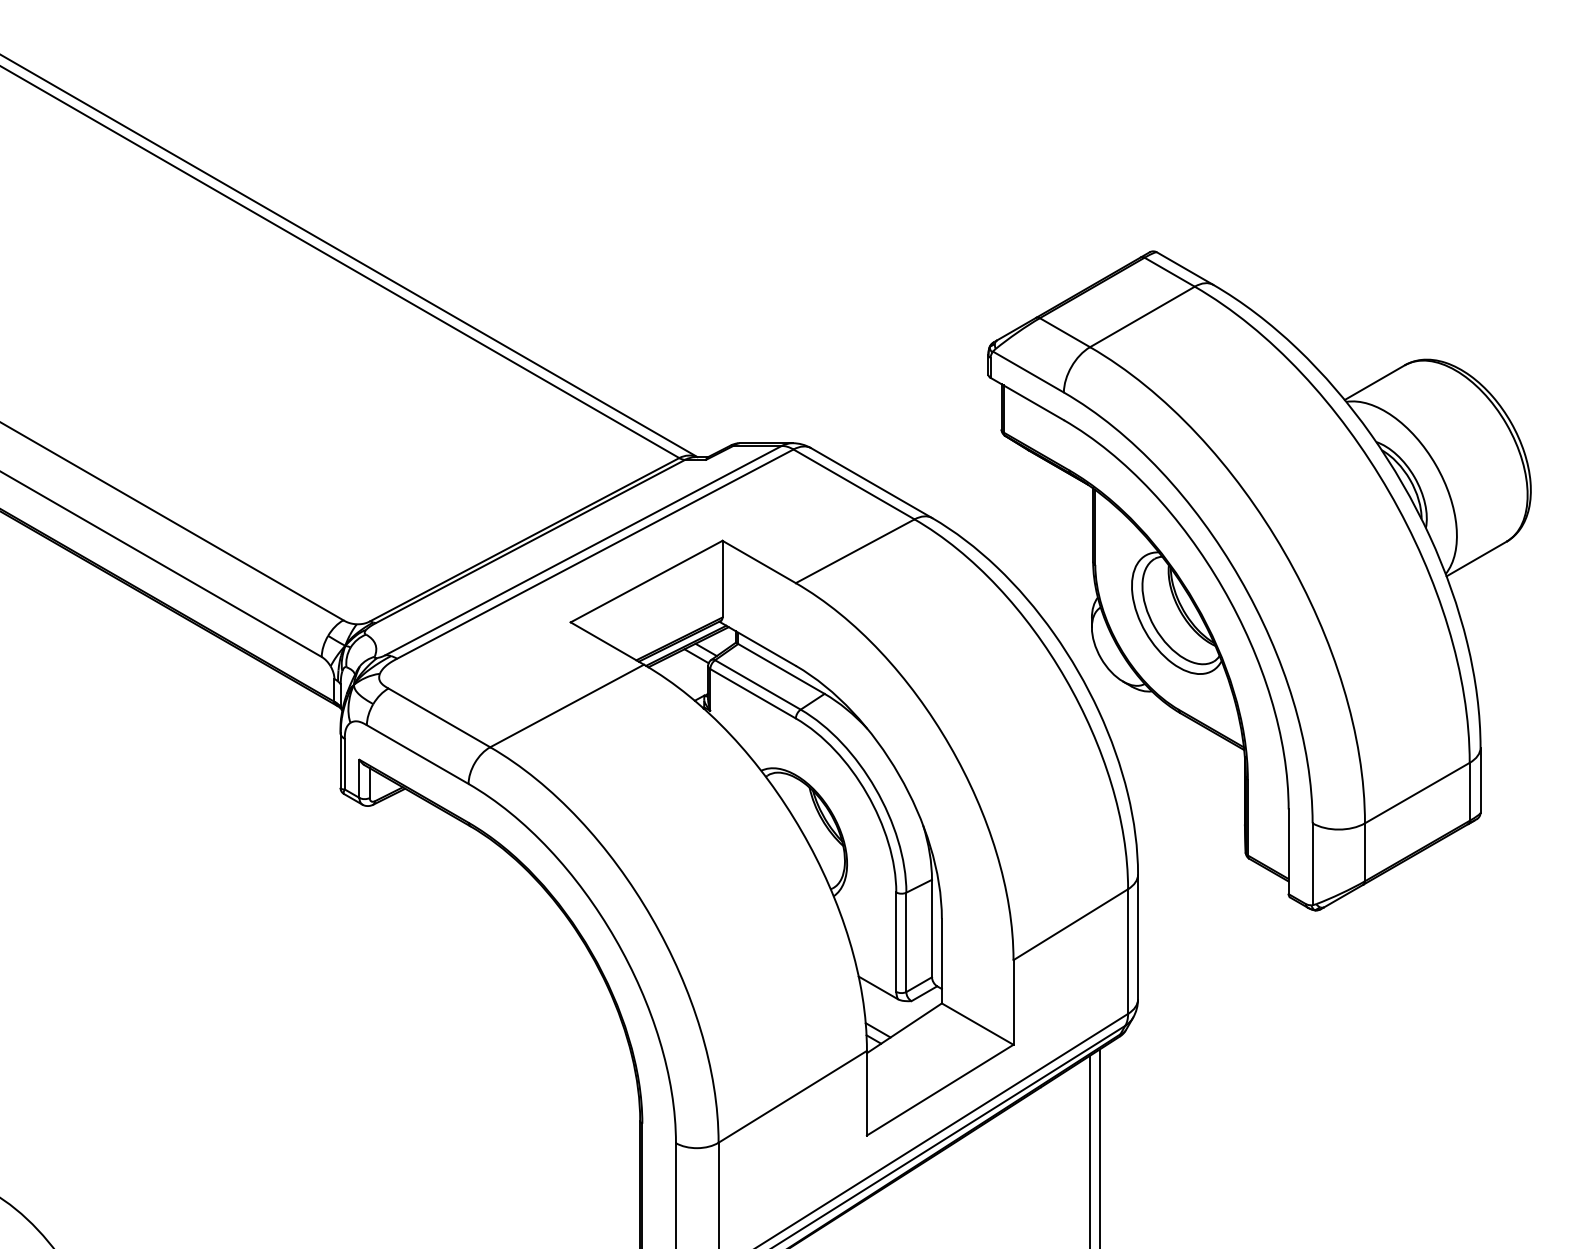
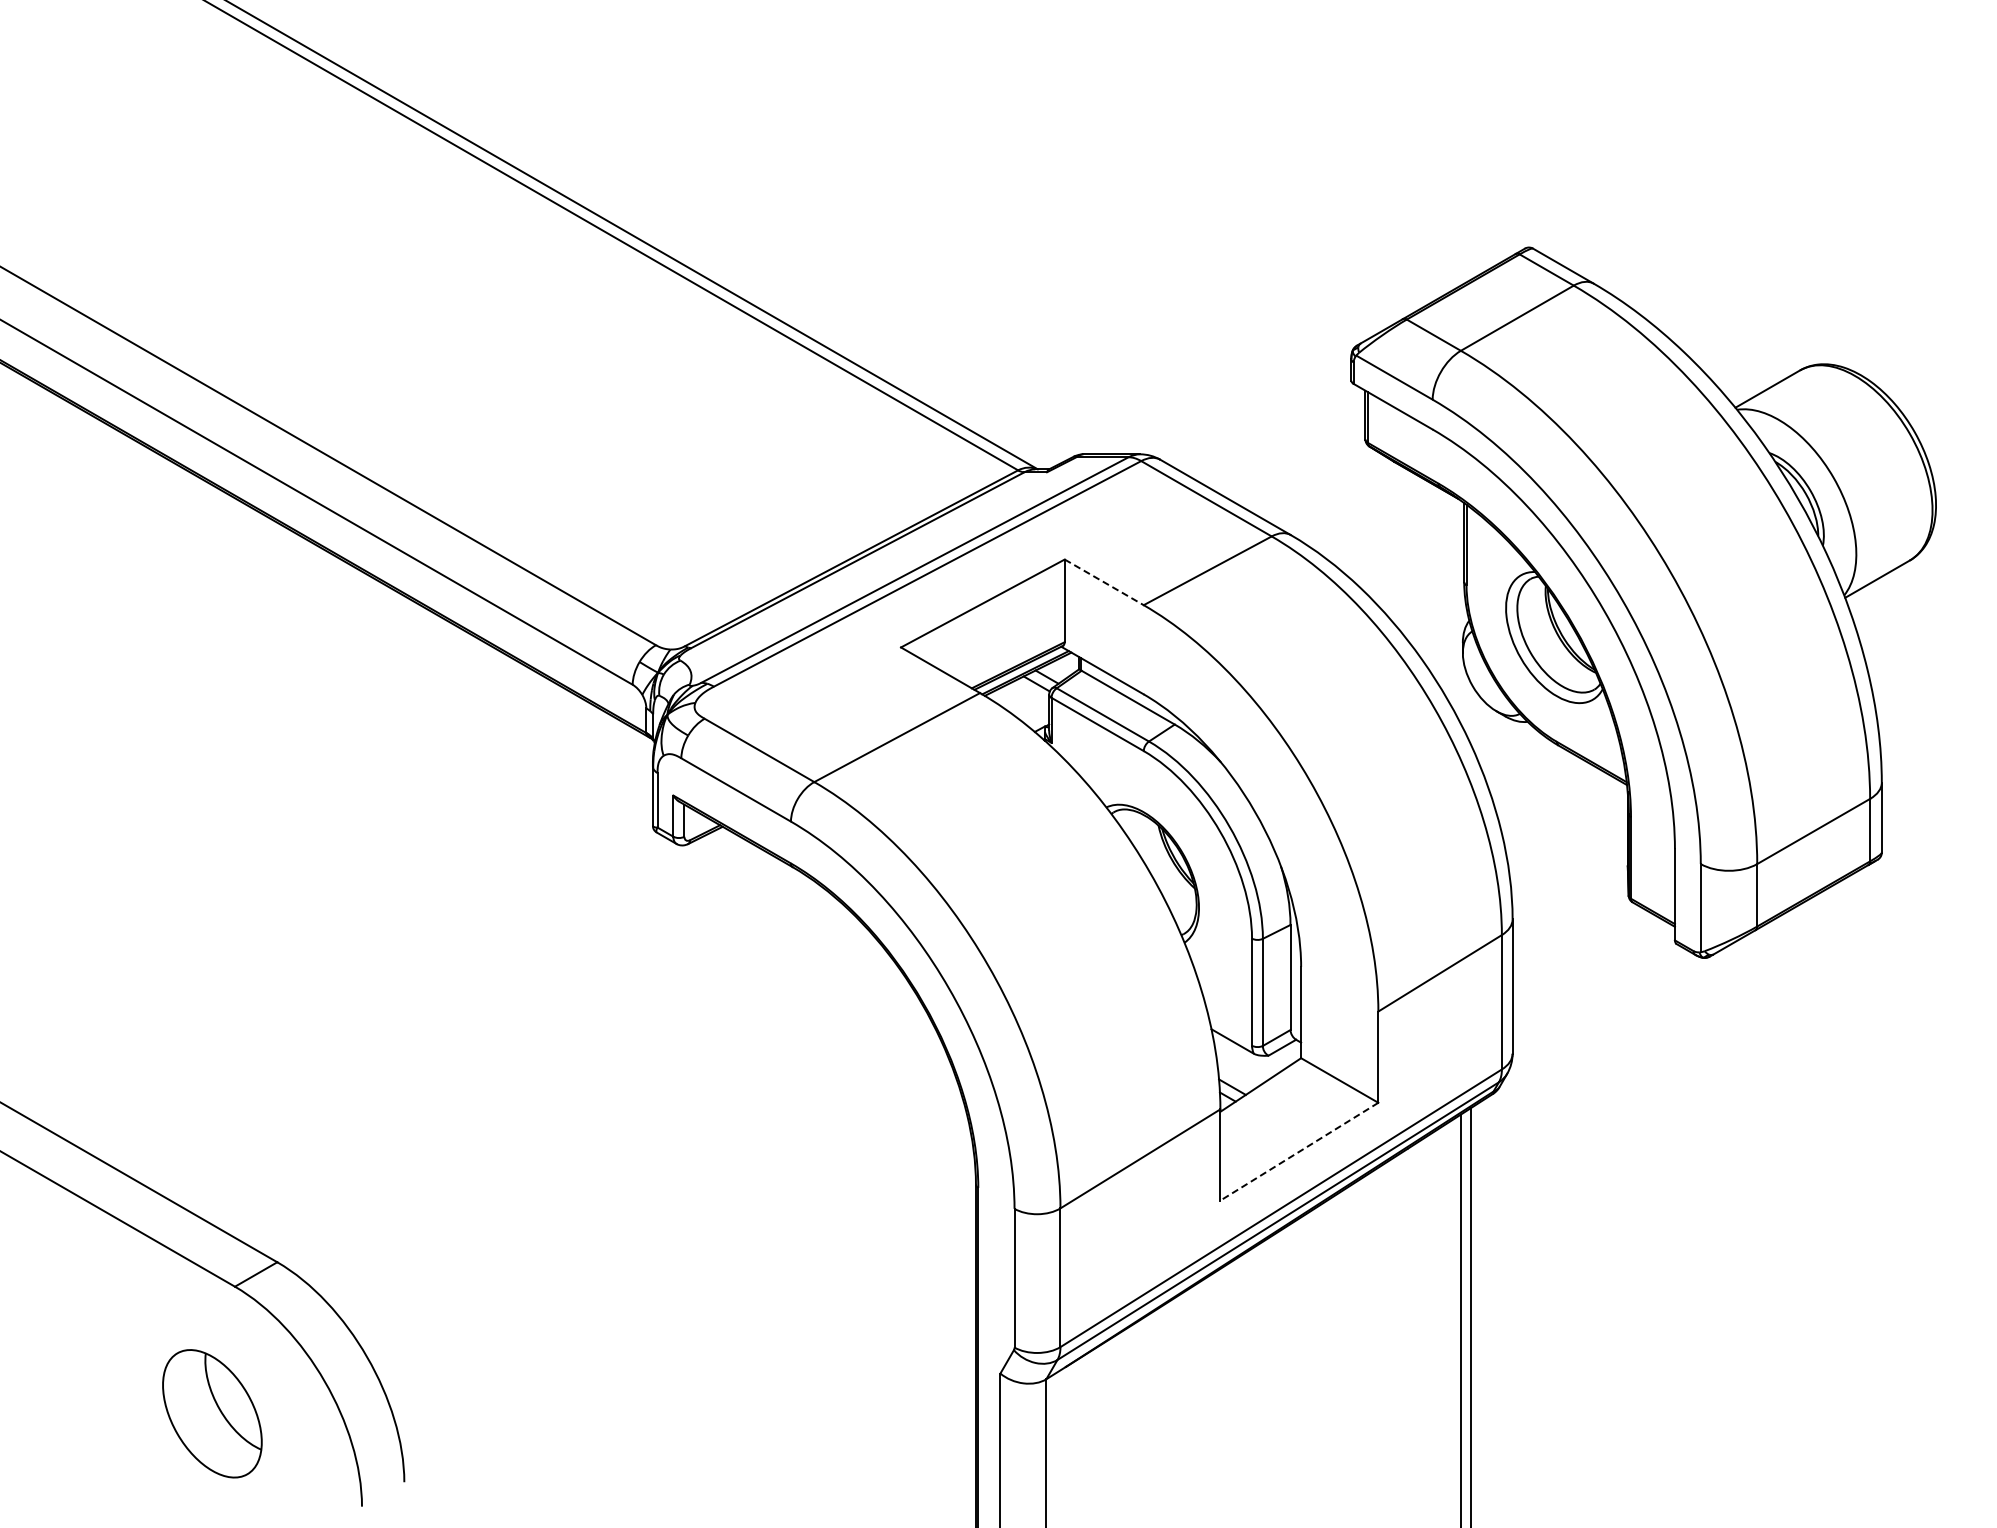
line: (759, 562) -> (1104, 582), solid -> dashed
line: (940, 1089) -> (1299, 1151), solid -> dashed

